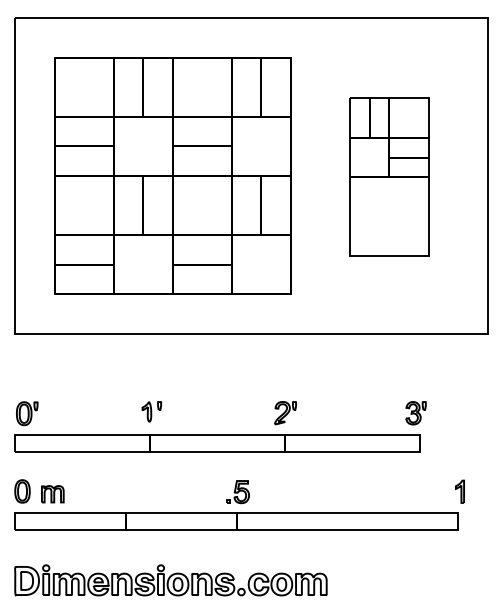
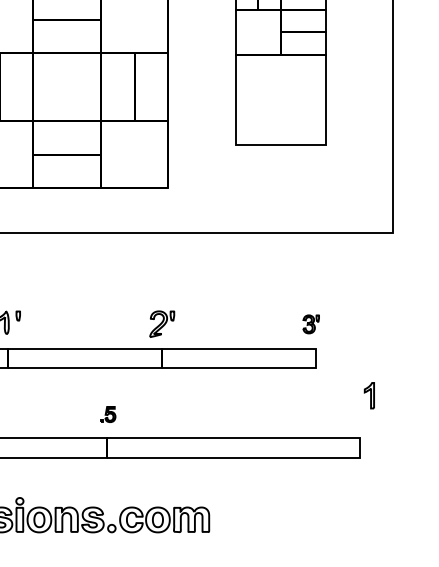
part: (415, 413) -> (310, 324), size x0.7
part: (459, 491) -> (368, 395), moved
part: (237, 492) -> (107, 414), size x0.6

